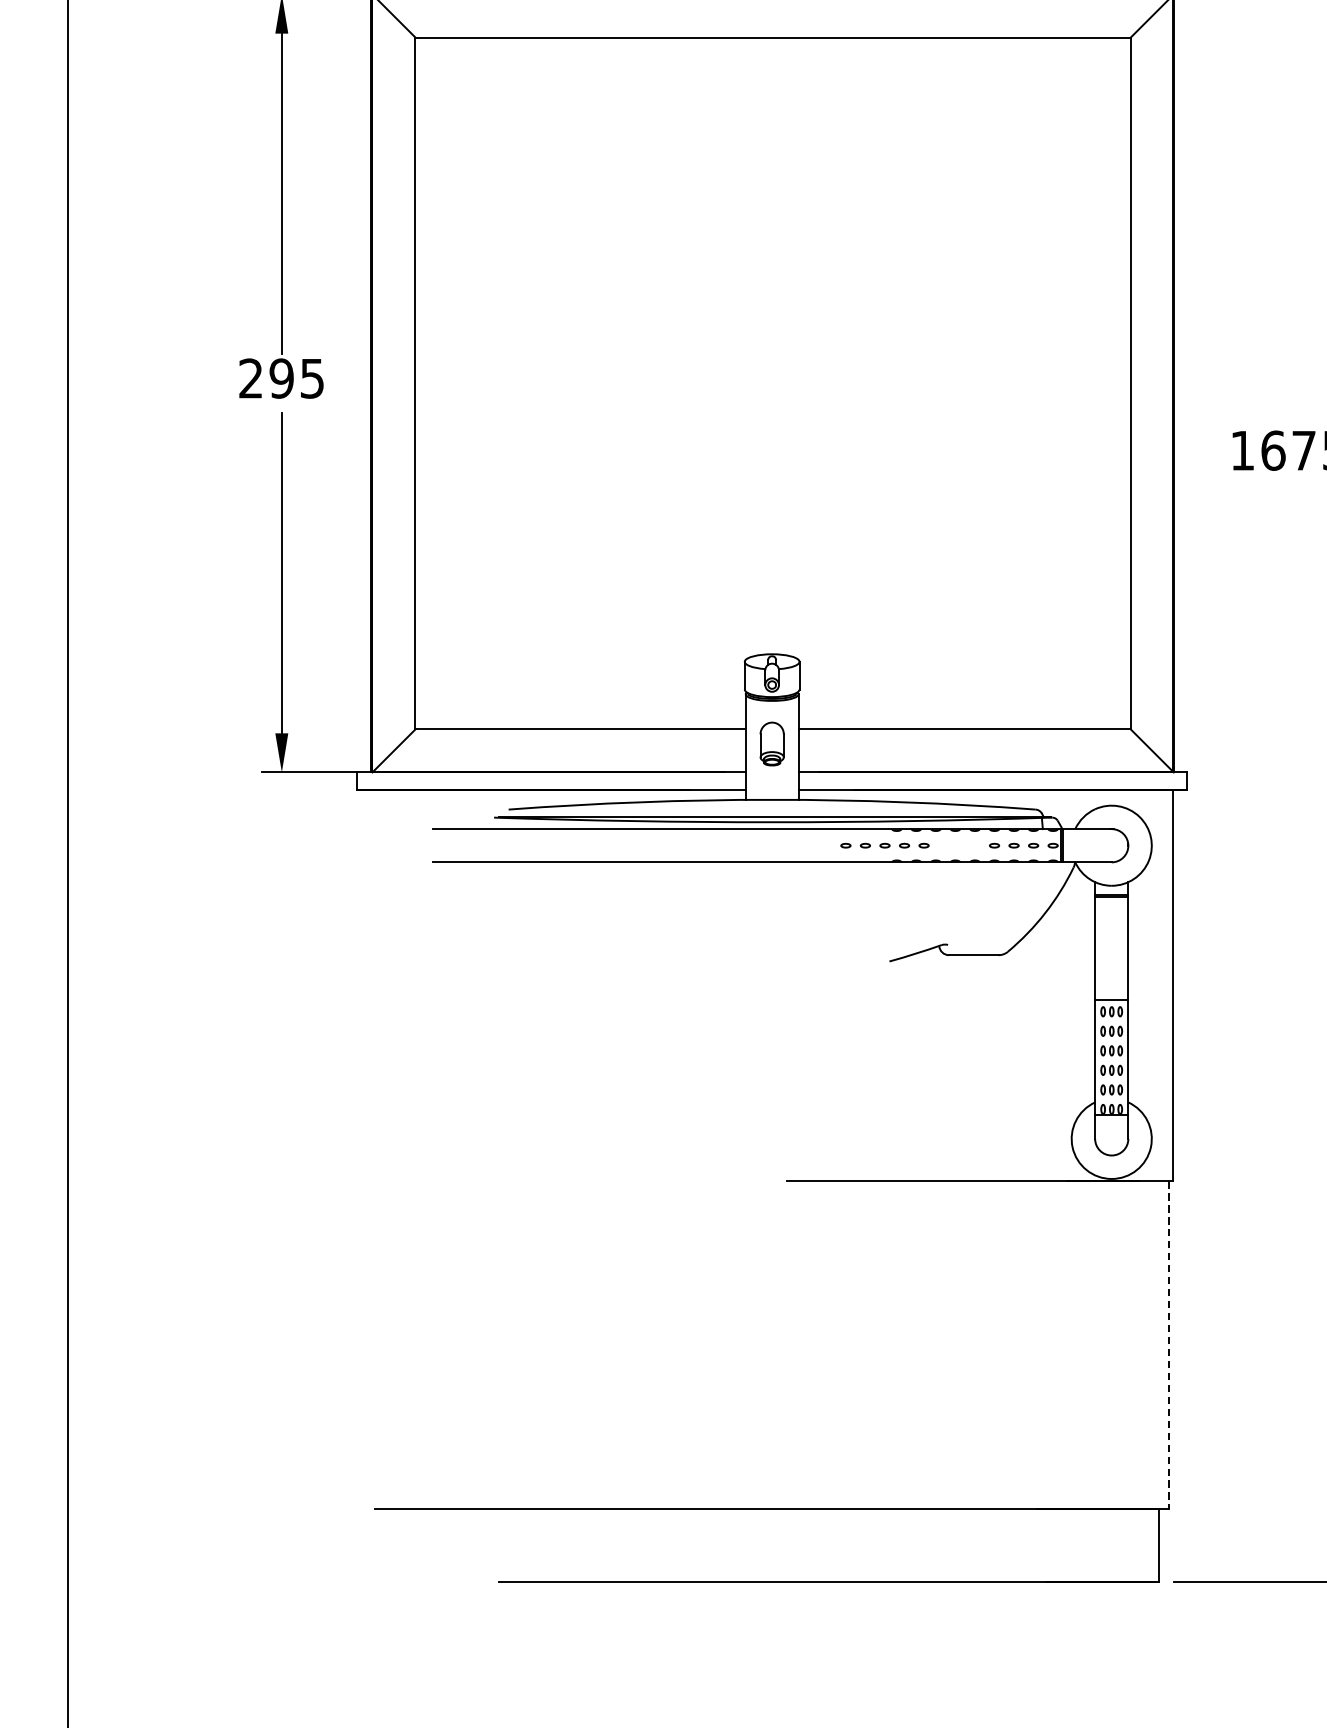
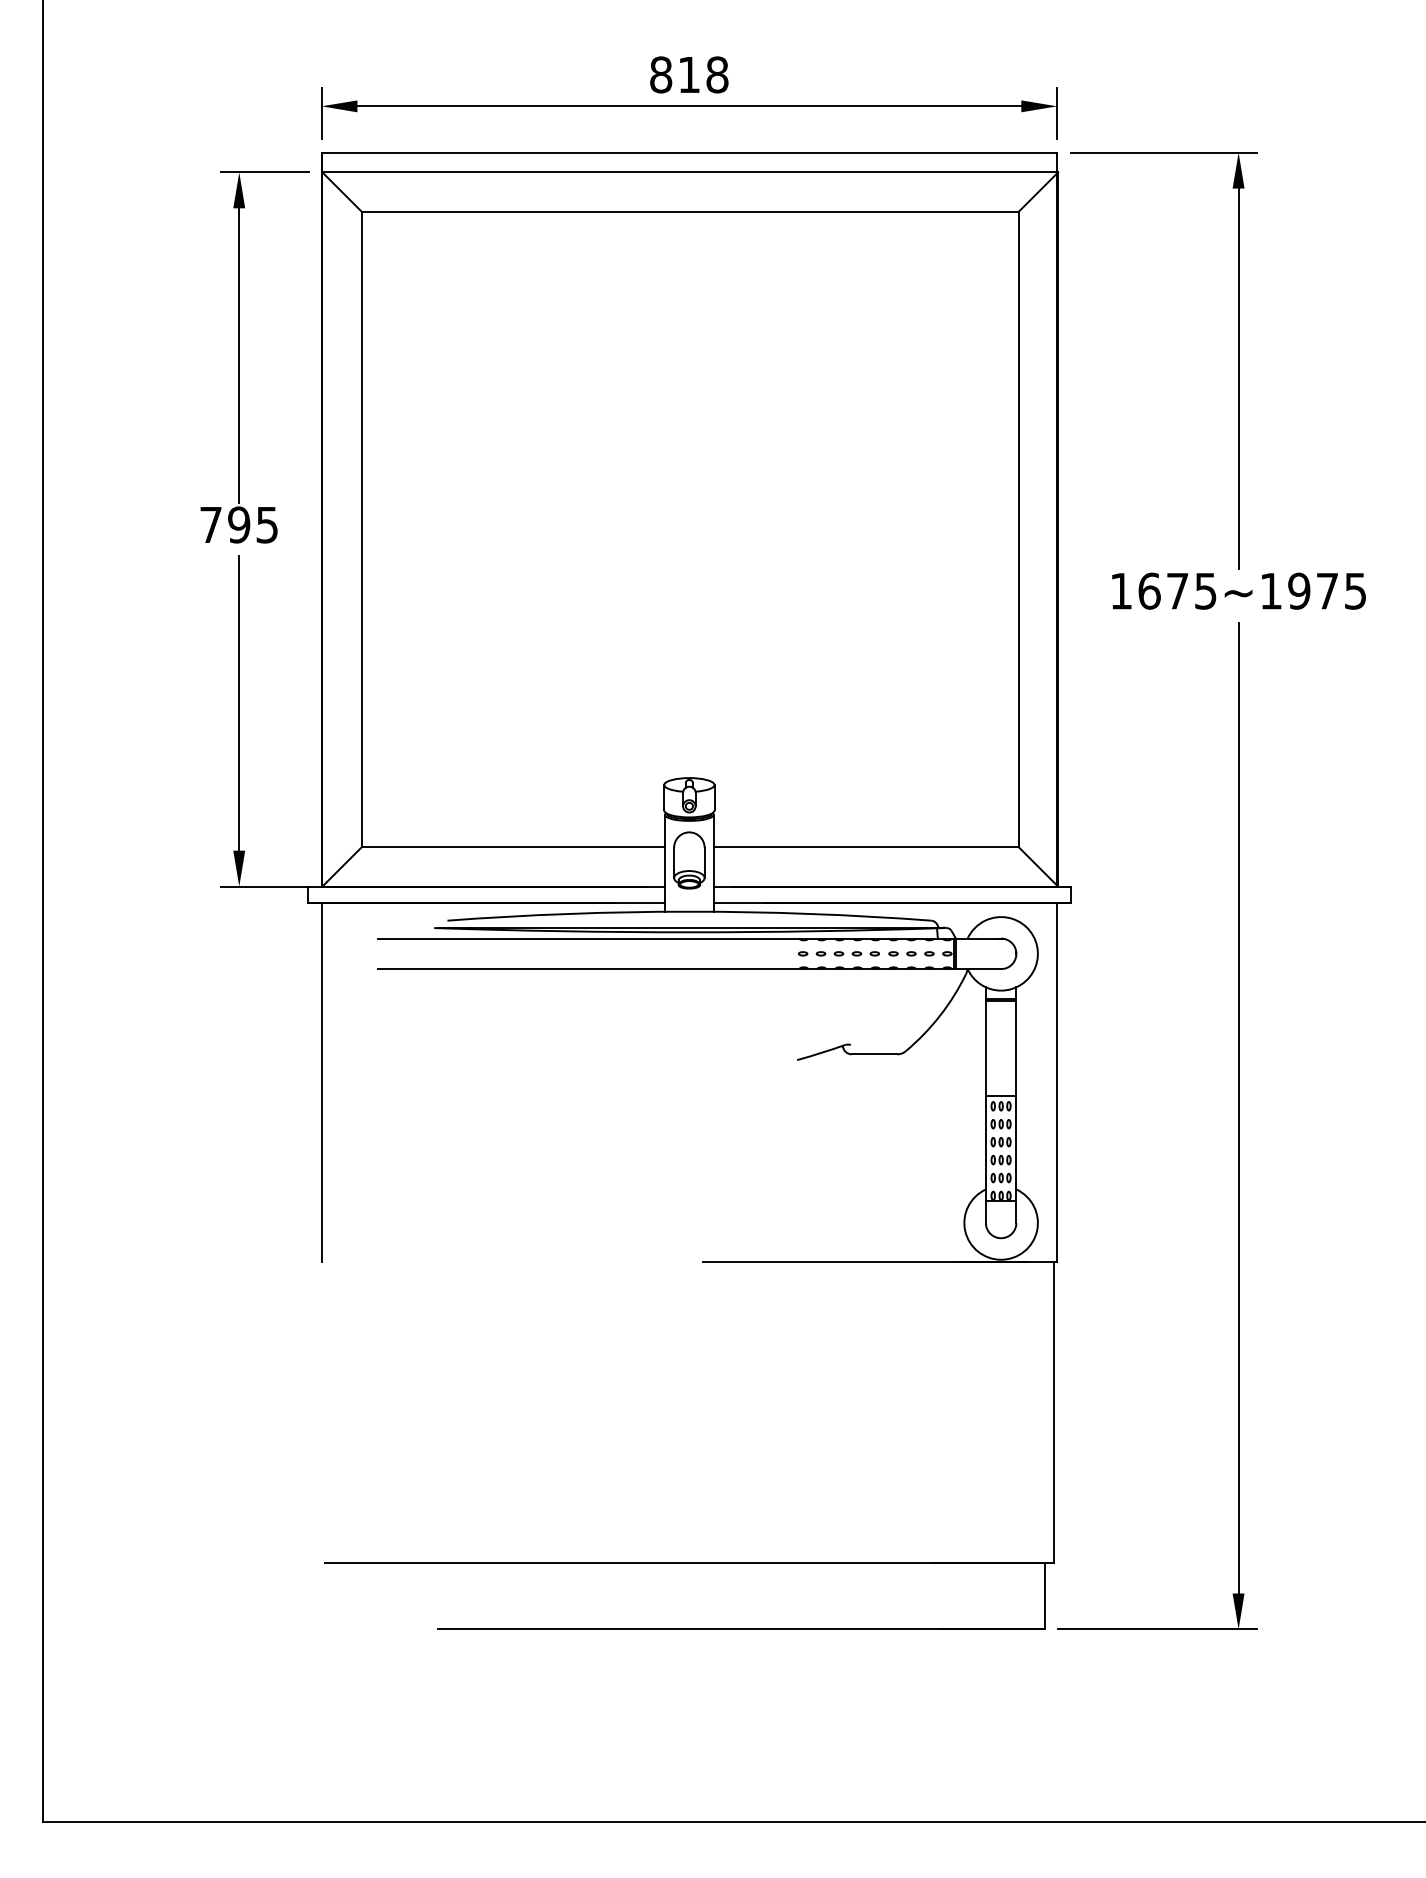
text: (250, 378) -> (210, 524), 295 -> 795
part: (772, 744) -> (689, 860), size x1.43
part: (884, 845) -> (838, 953), moved
line: (371, 984) -> (321, 1081), added
line: (1168, 1345) -> (1053, 1412), dashed -> solid

